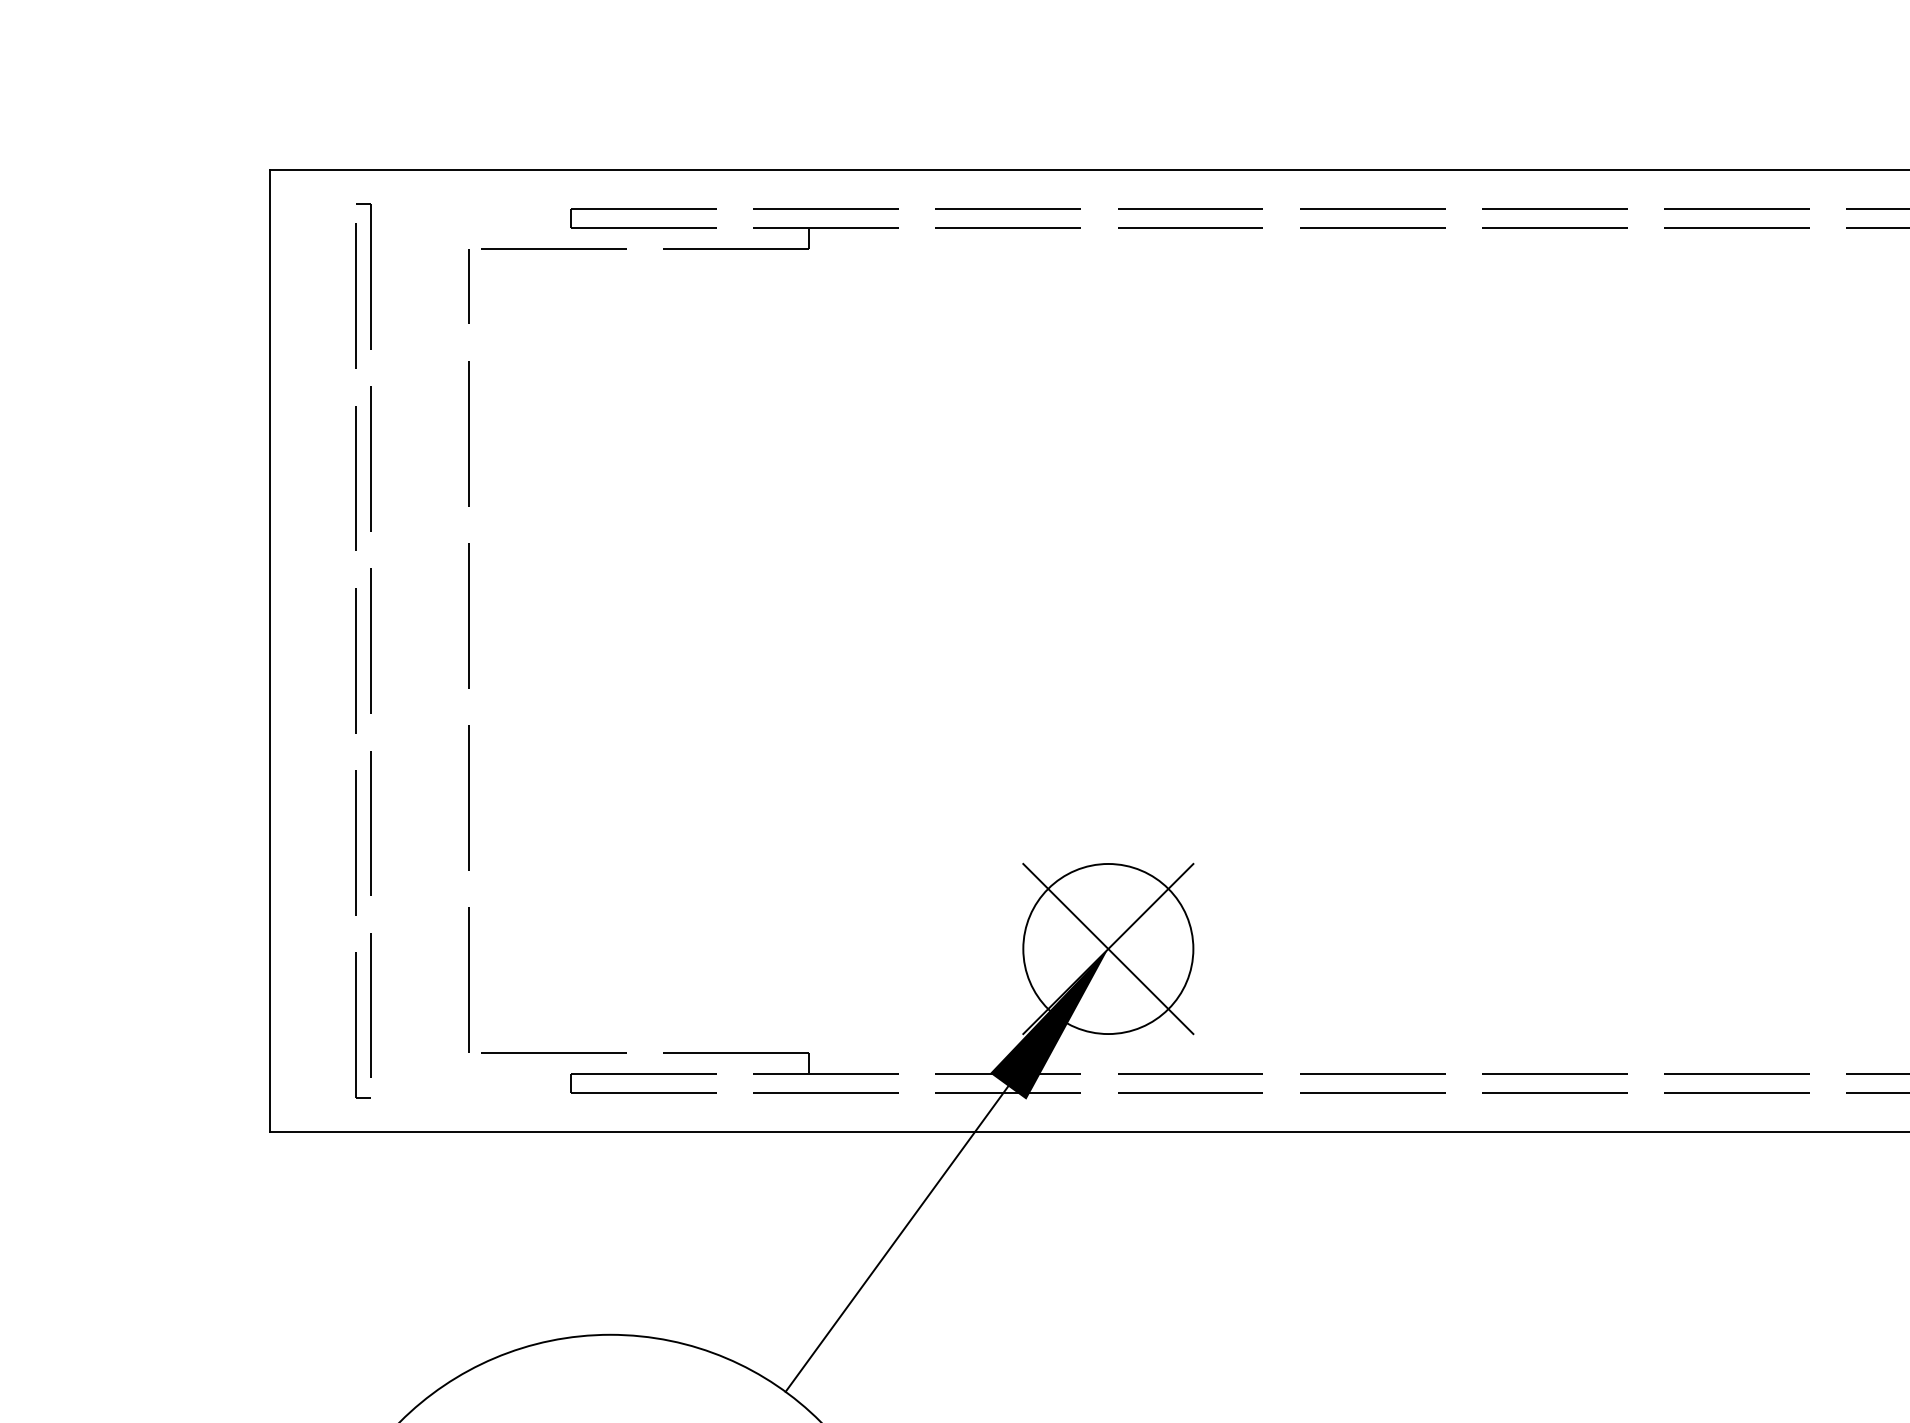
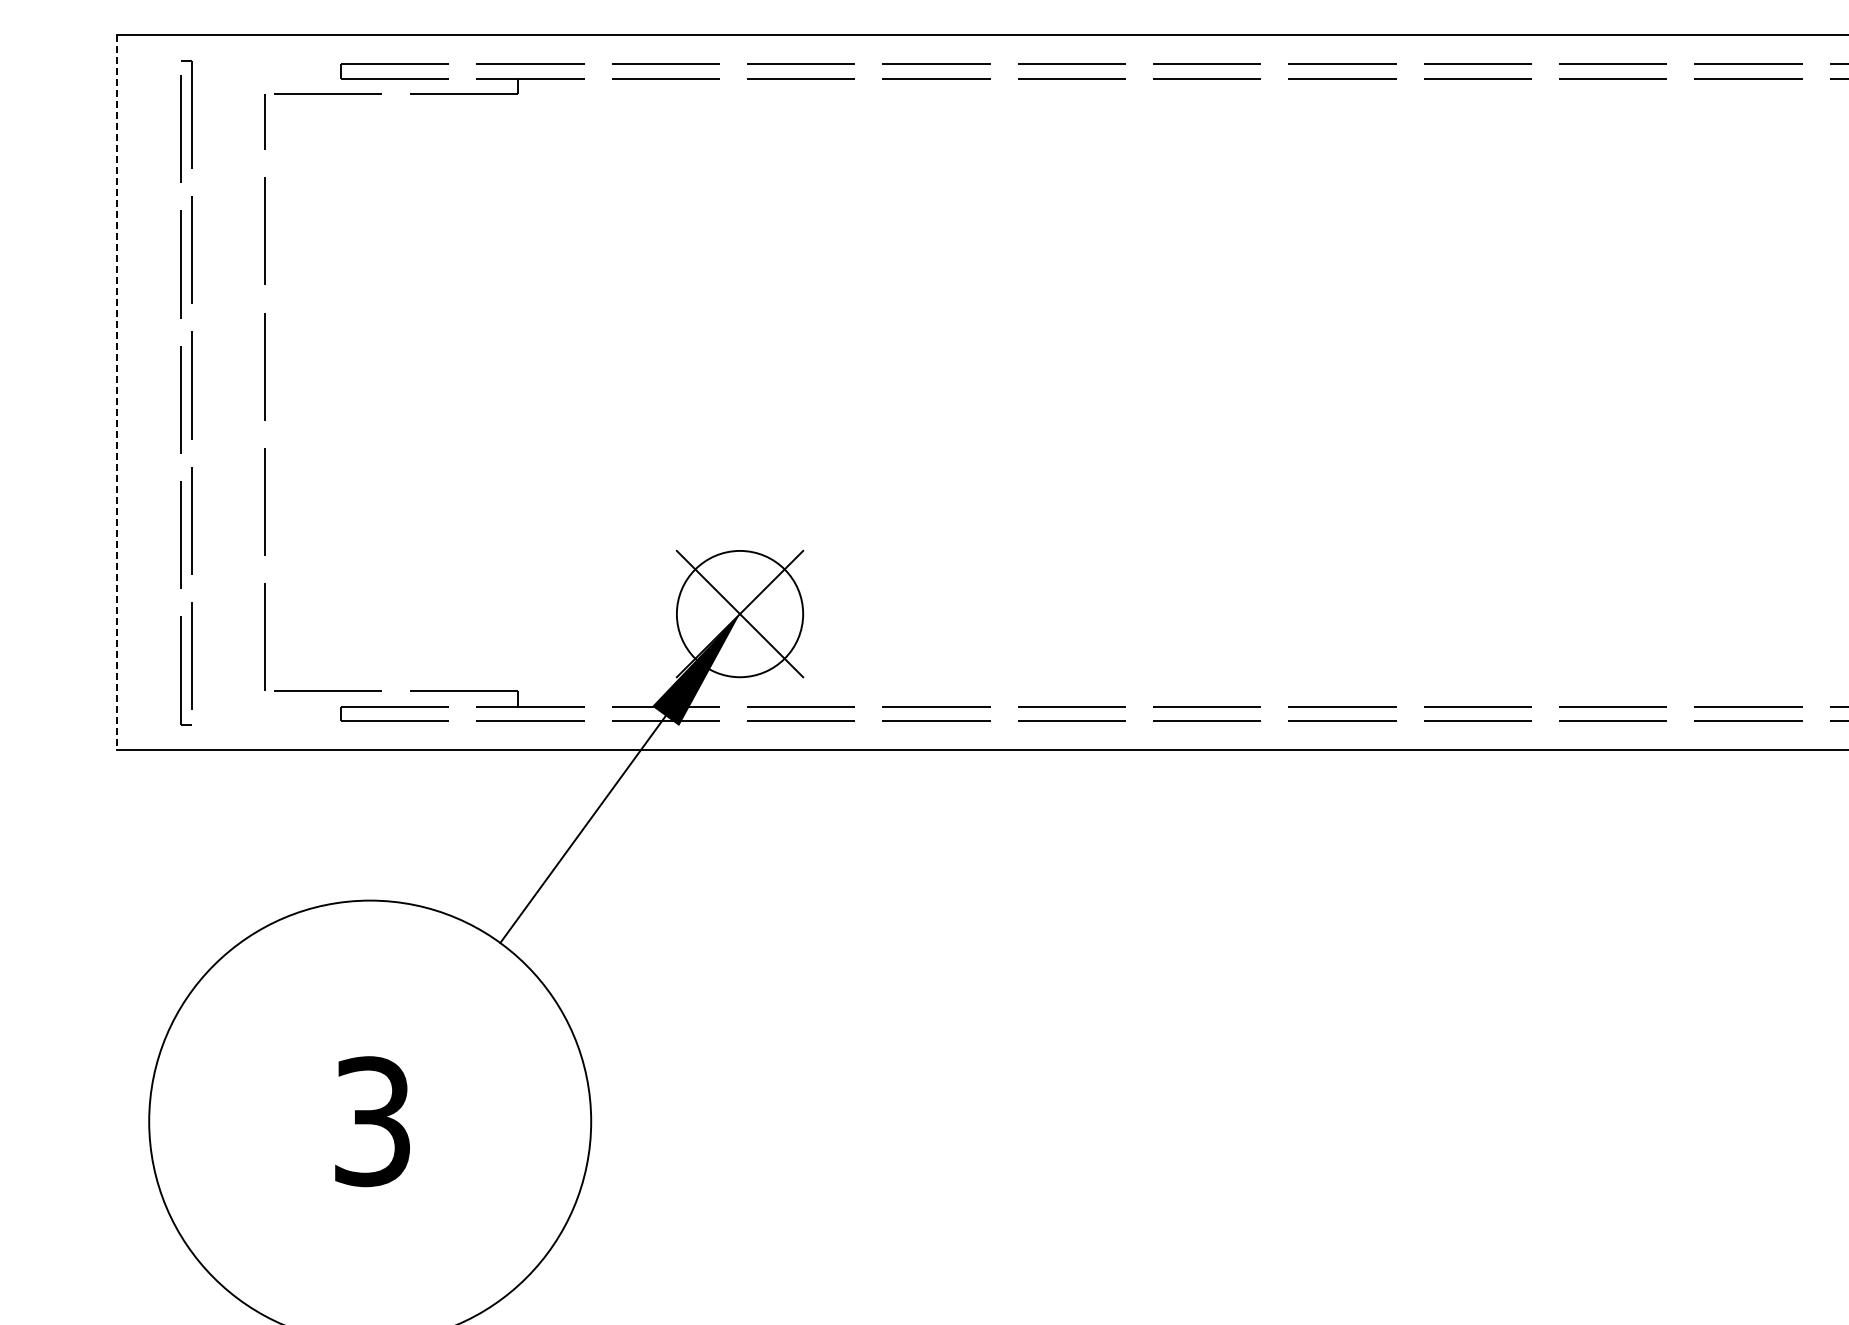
line: (270, 652) -> (117, 393), solid -> dashed

